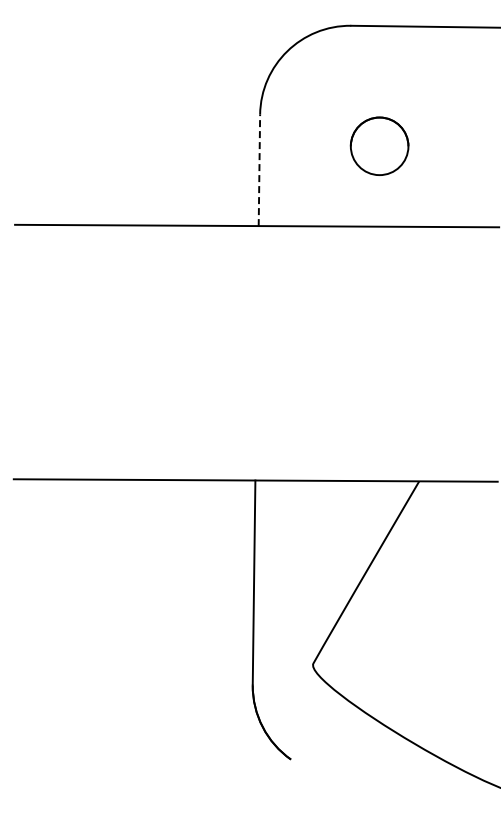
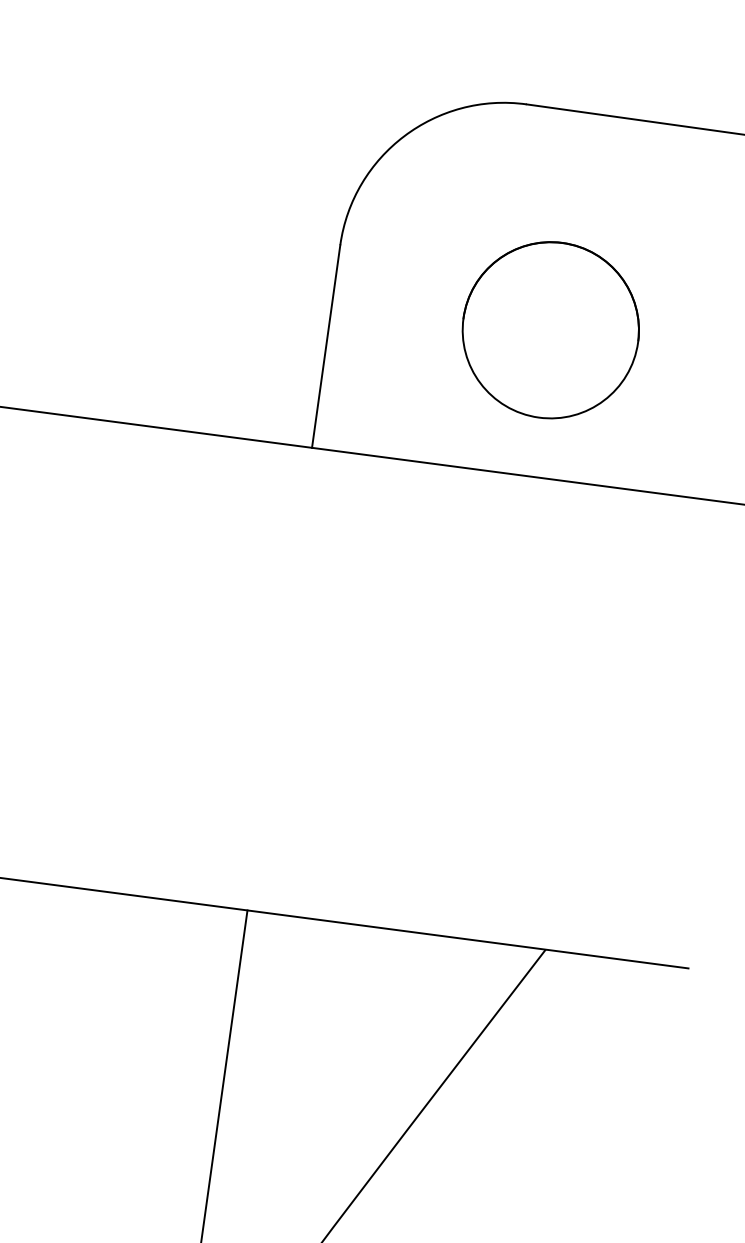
part: (379, 146) -> (550, 330), size x1.67
line: (259, 170) -> (326, 346), dashed -> solid

